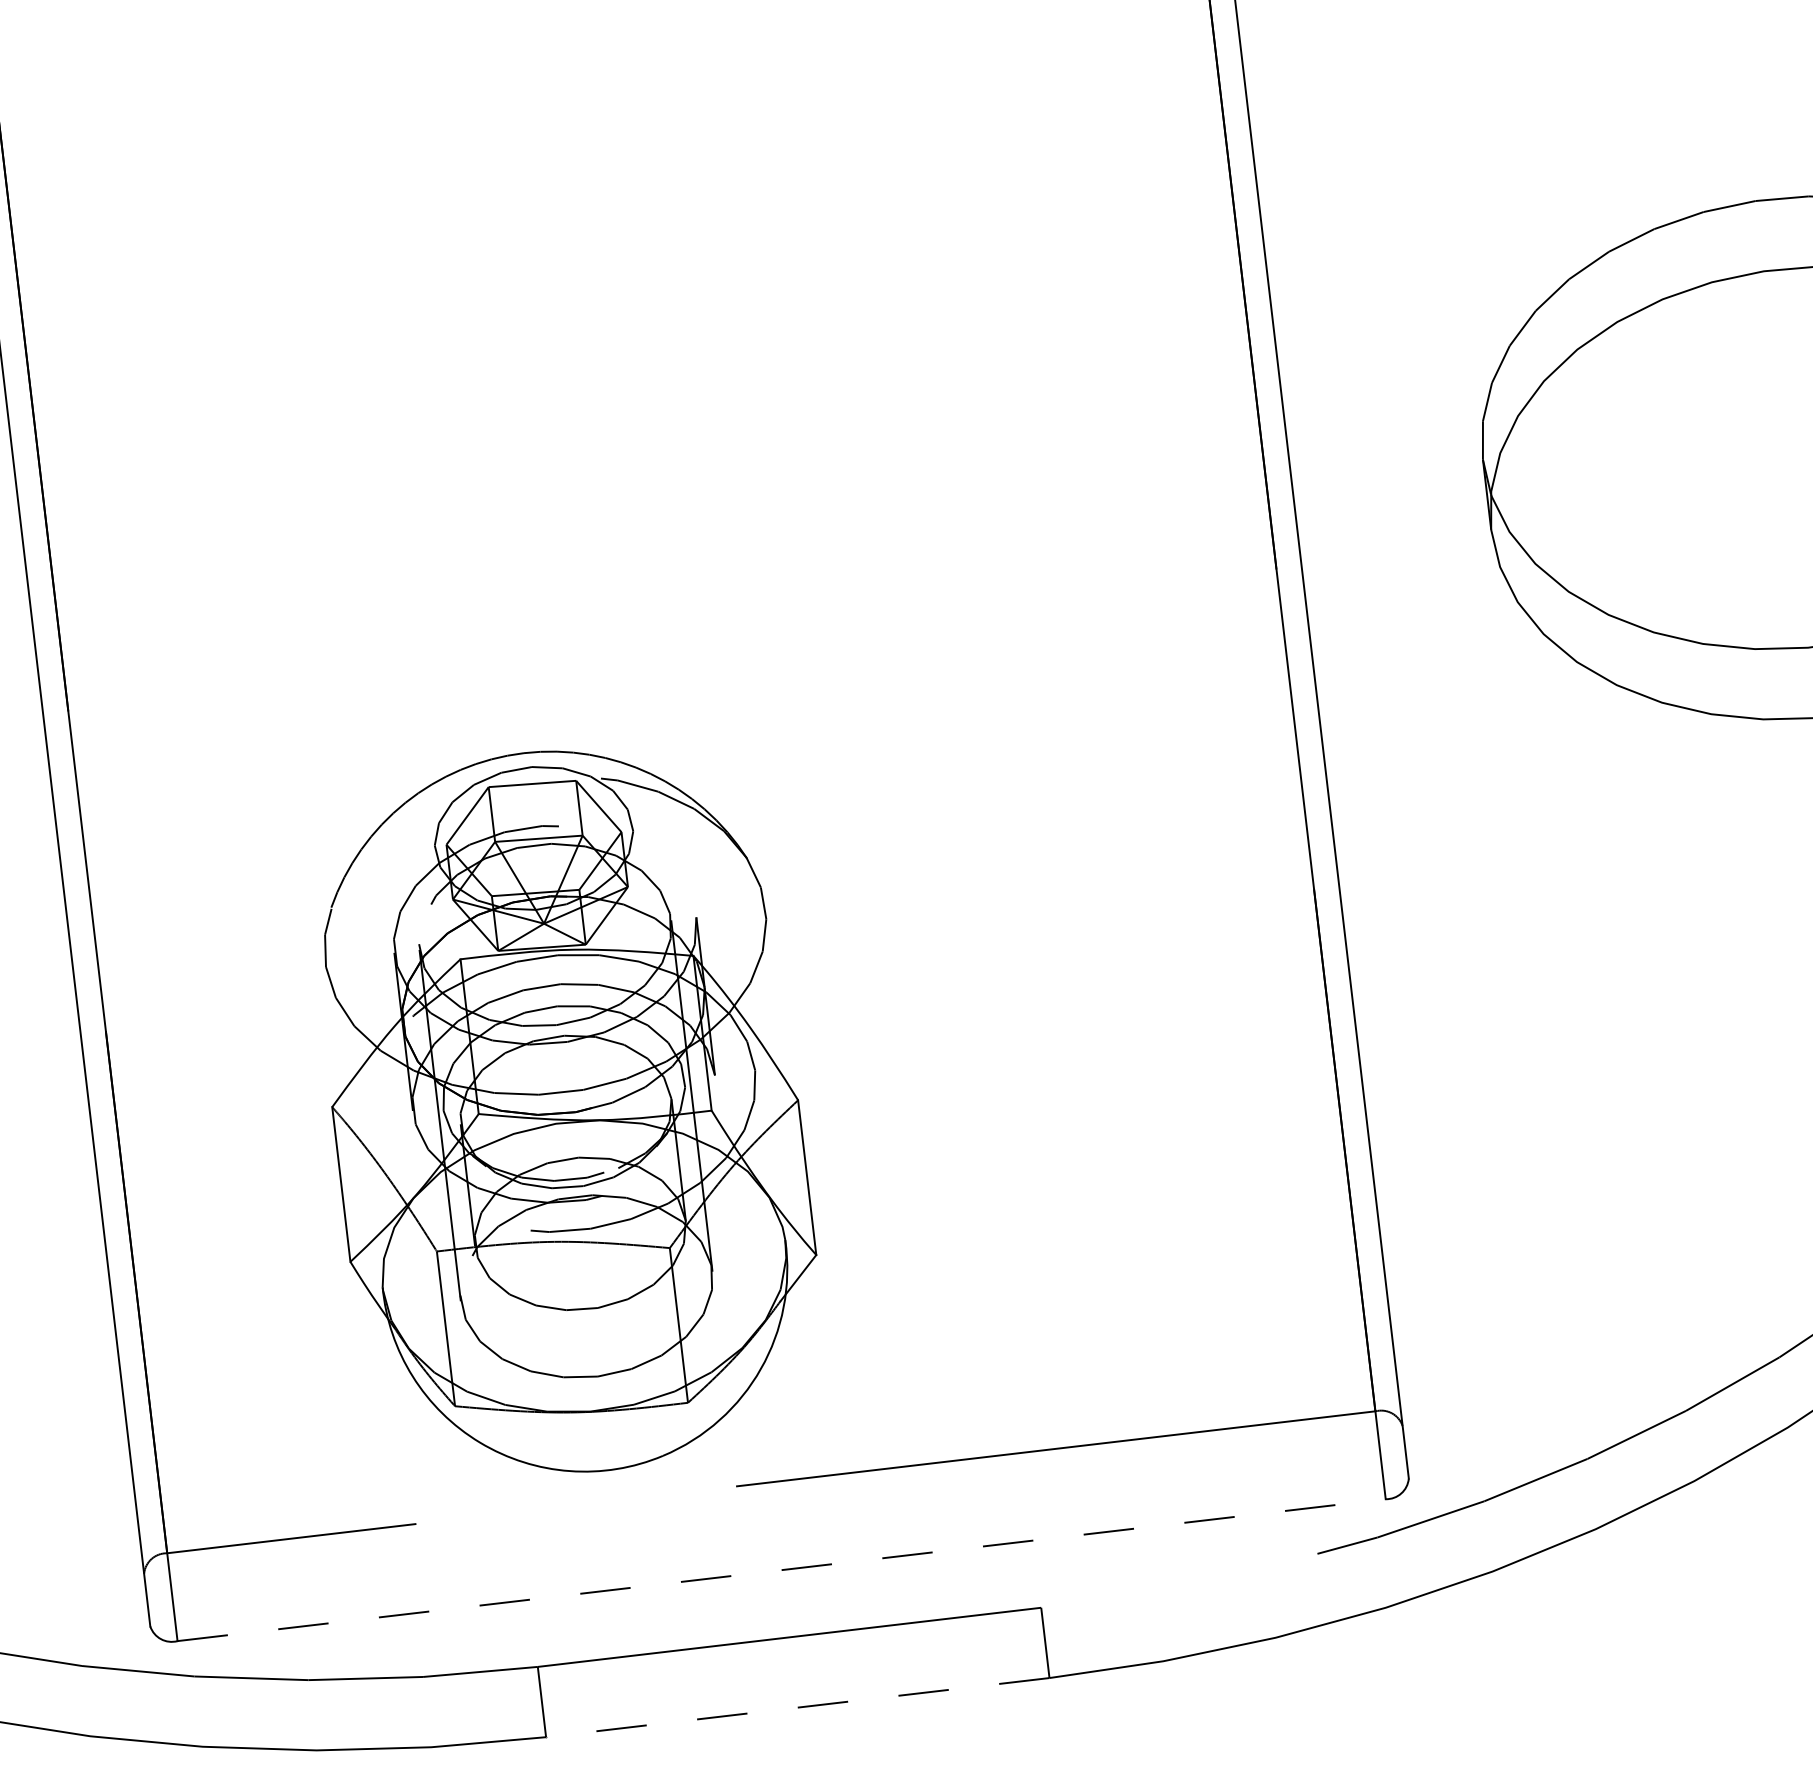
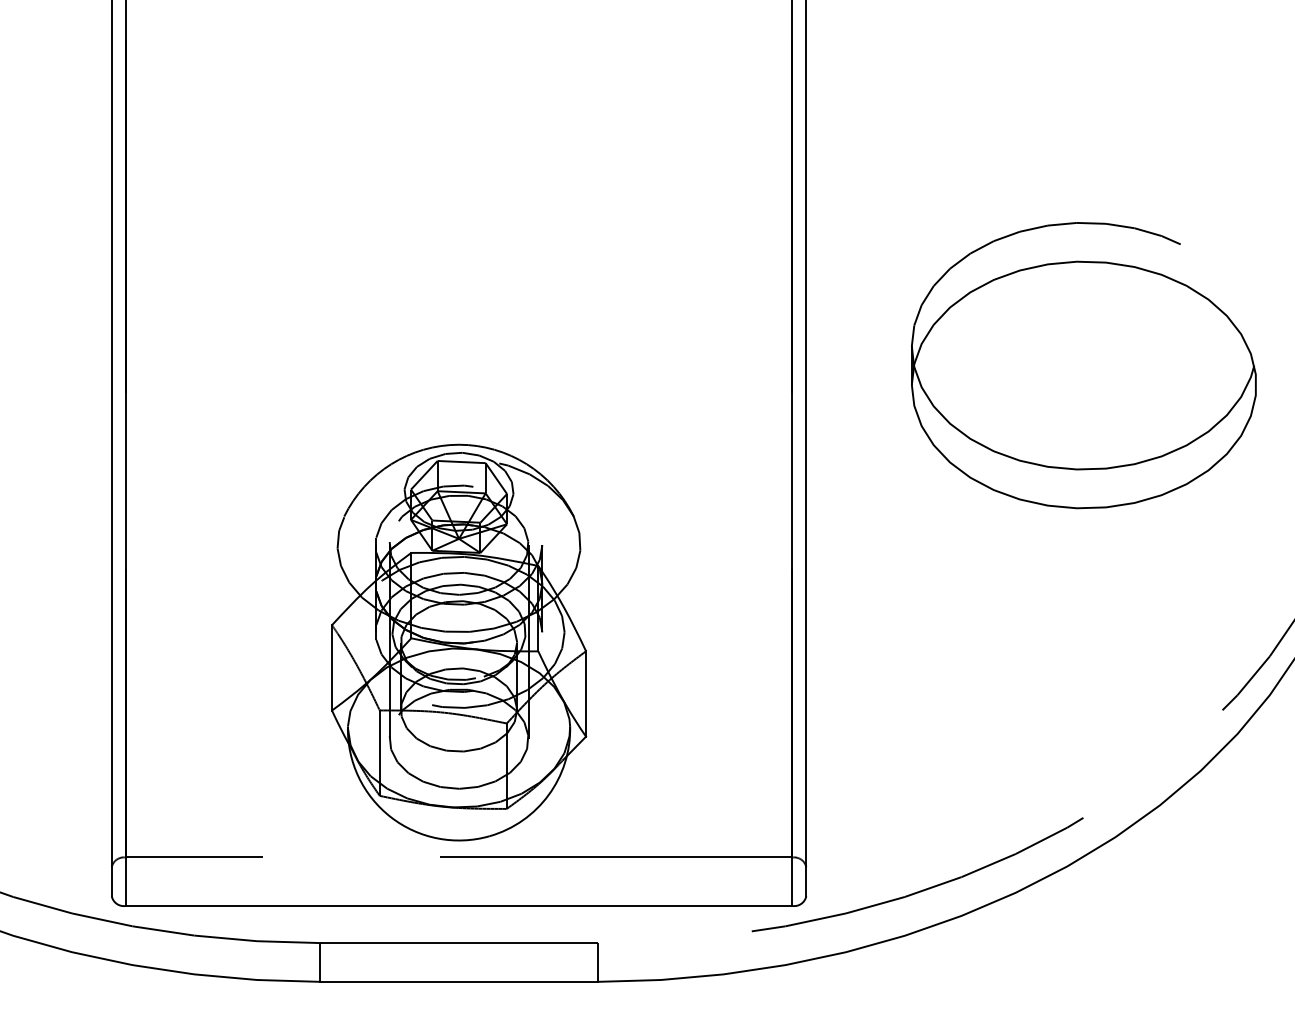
part: (566, 1111) -> (459, 642), moved
line: (782, 1569) -> (459, 905), dashed -> solid
line: (798, 1706) -> (459, 981), dashed -> solid

